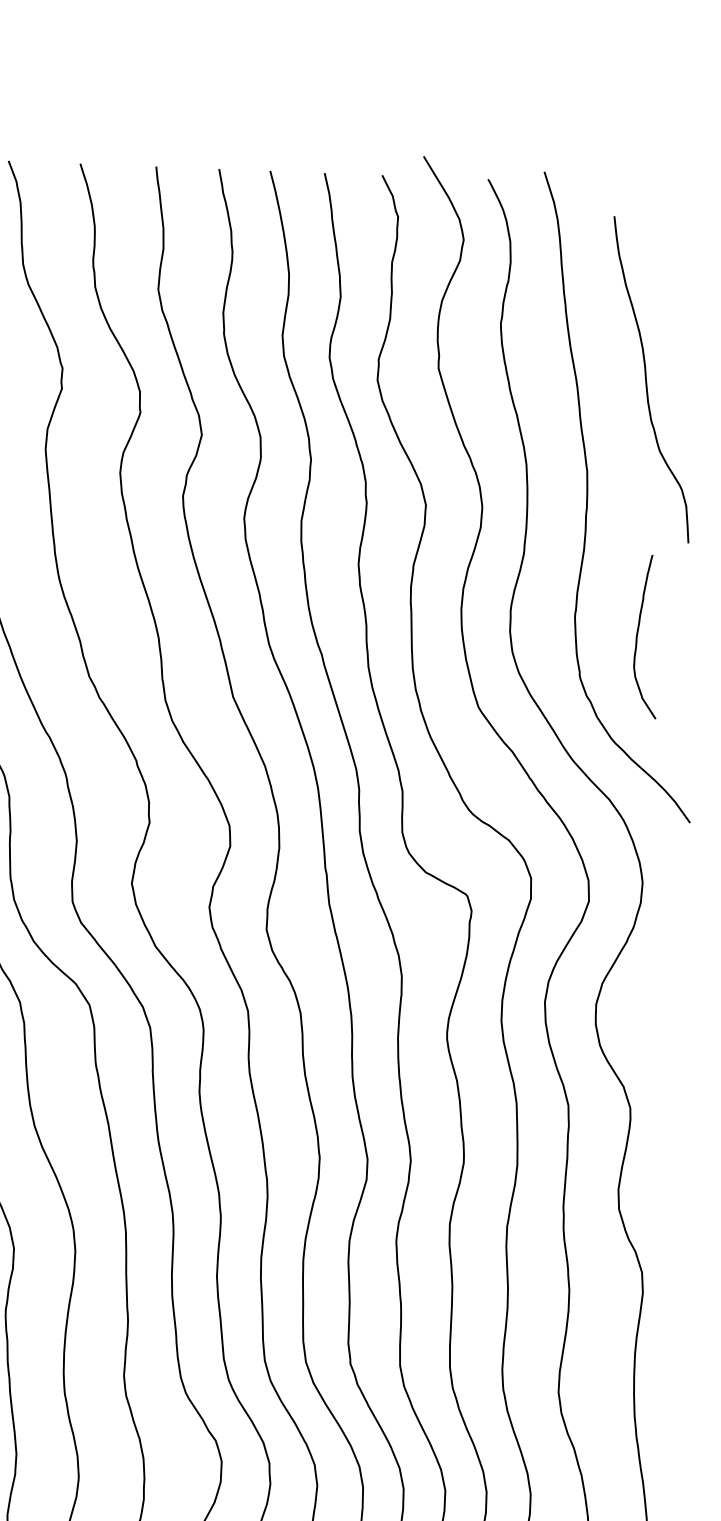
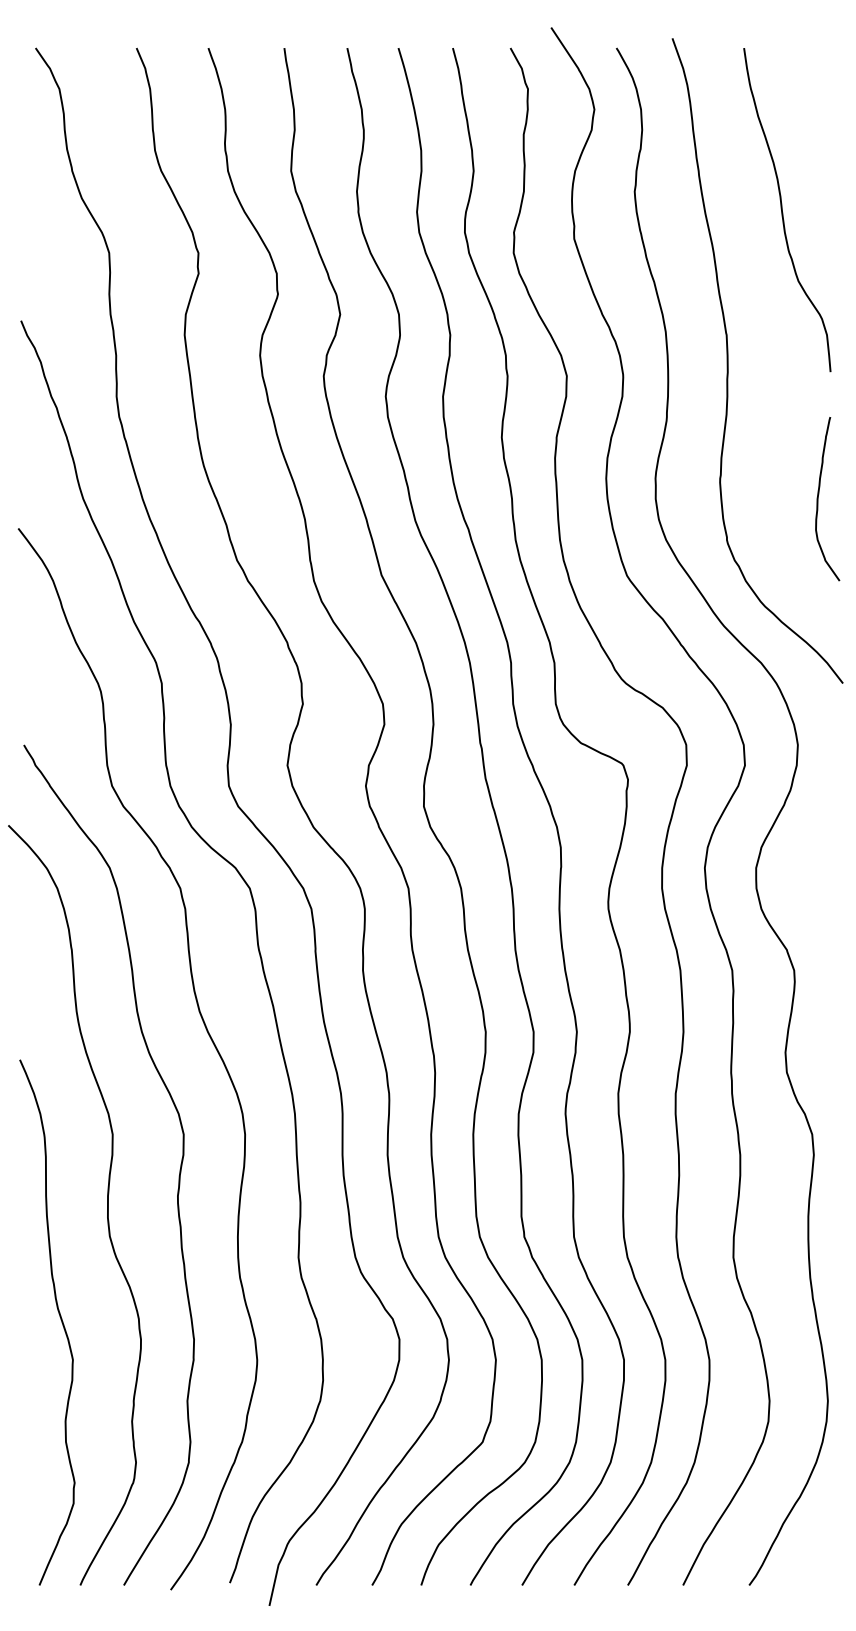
curve: (647, 382) -> (783, 212), moved
curve: (637, 636) -> (818, 499), moved

